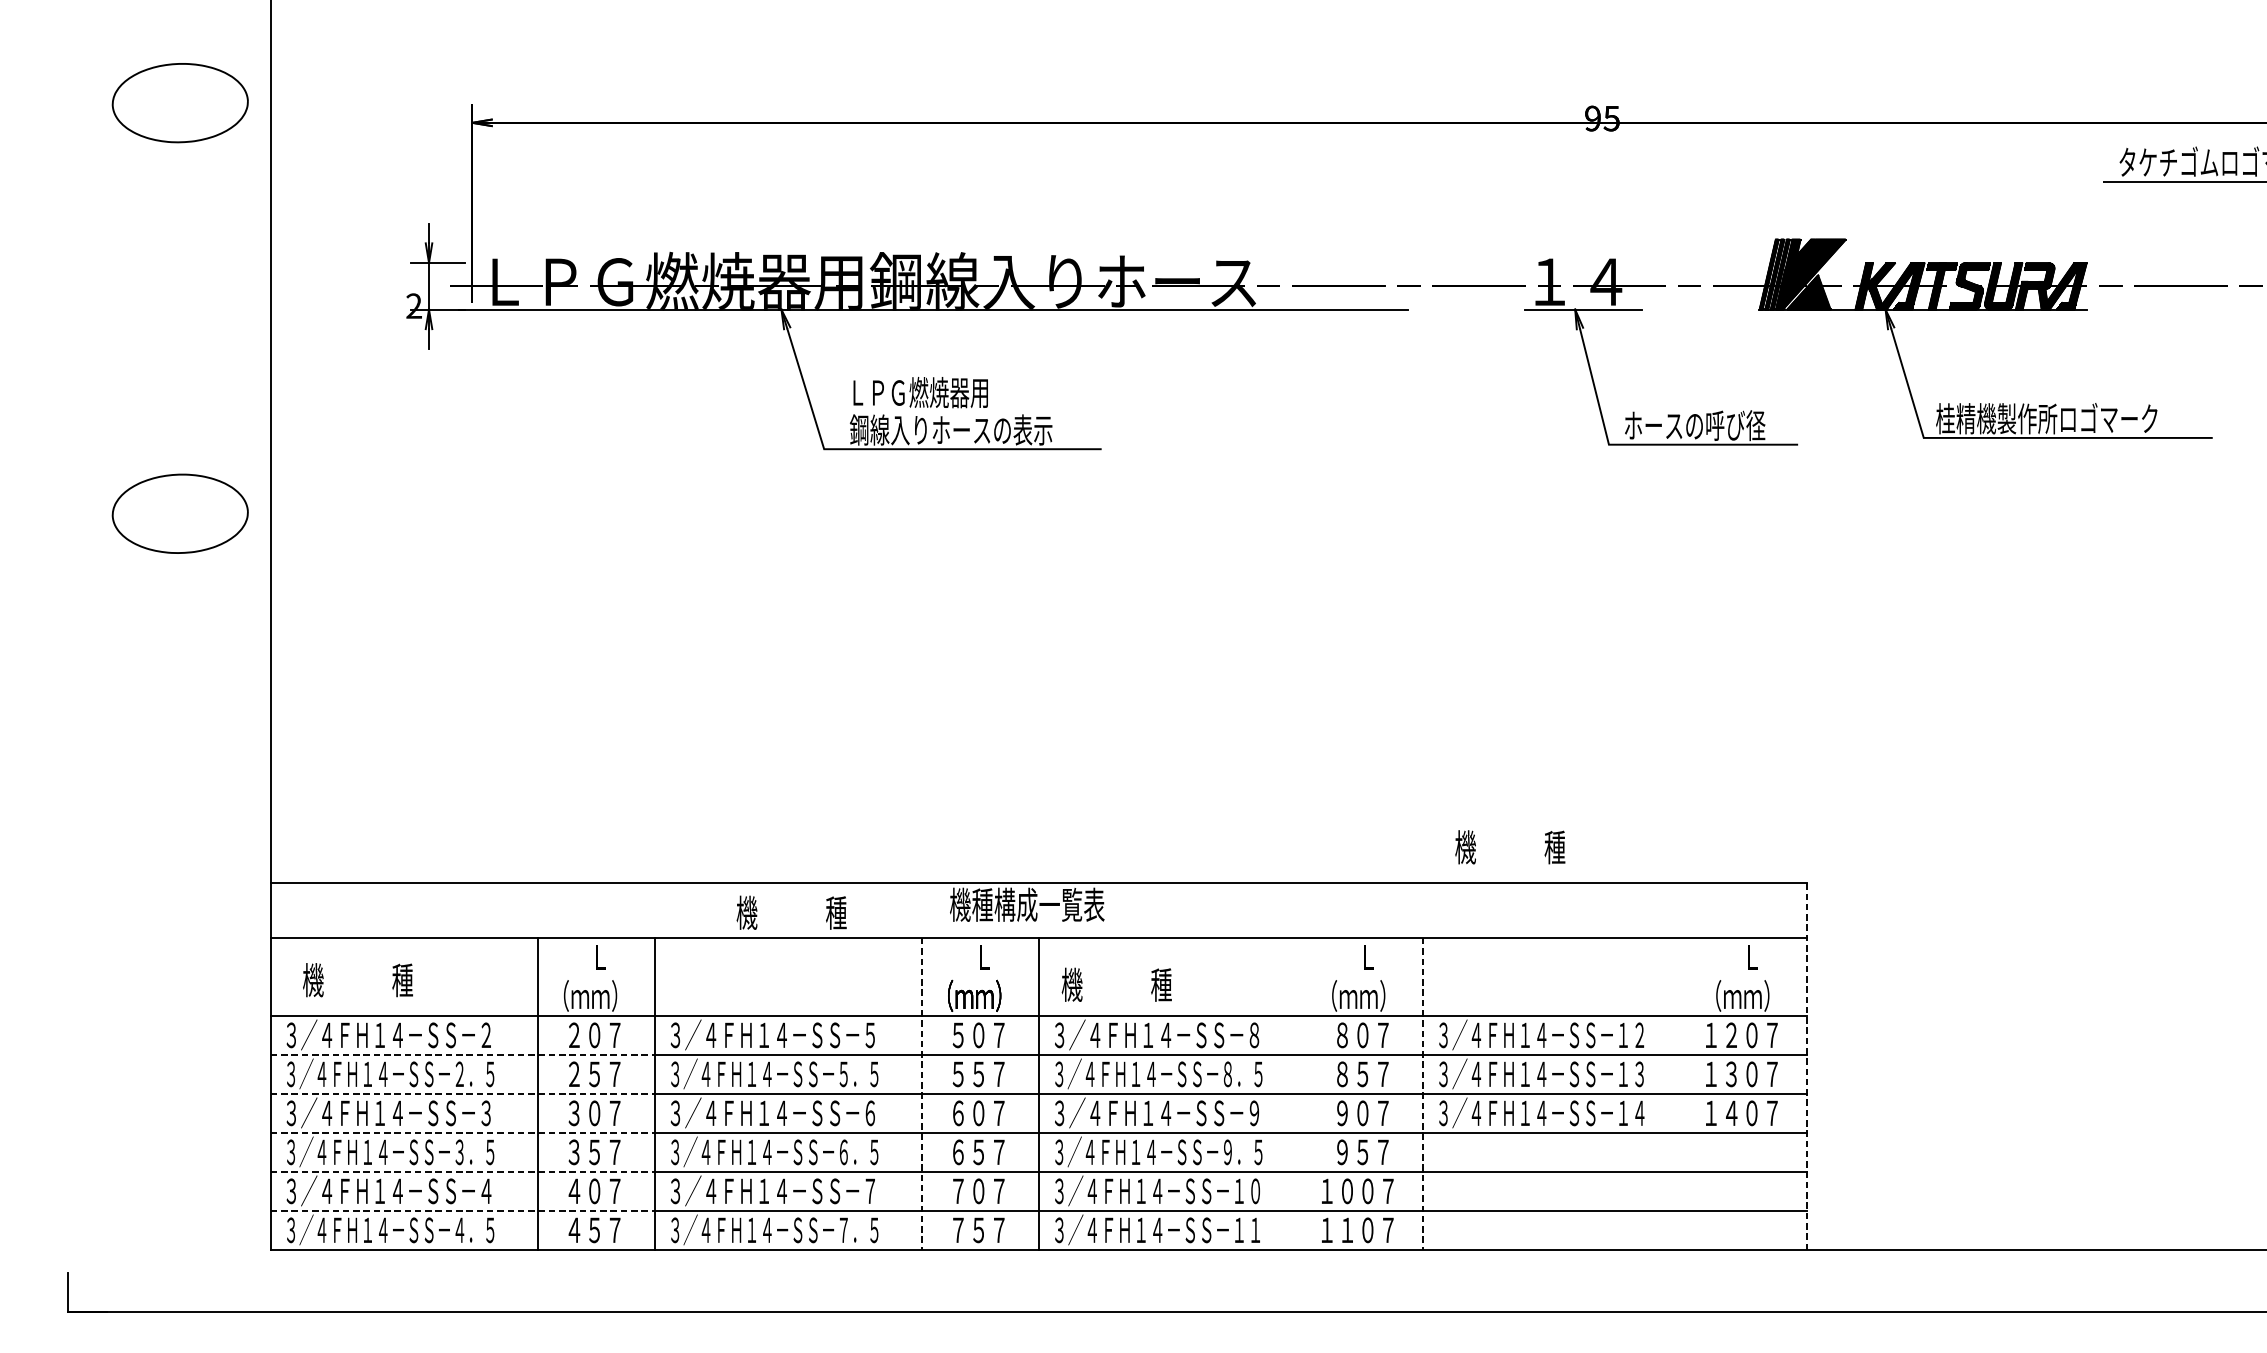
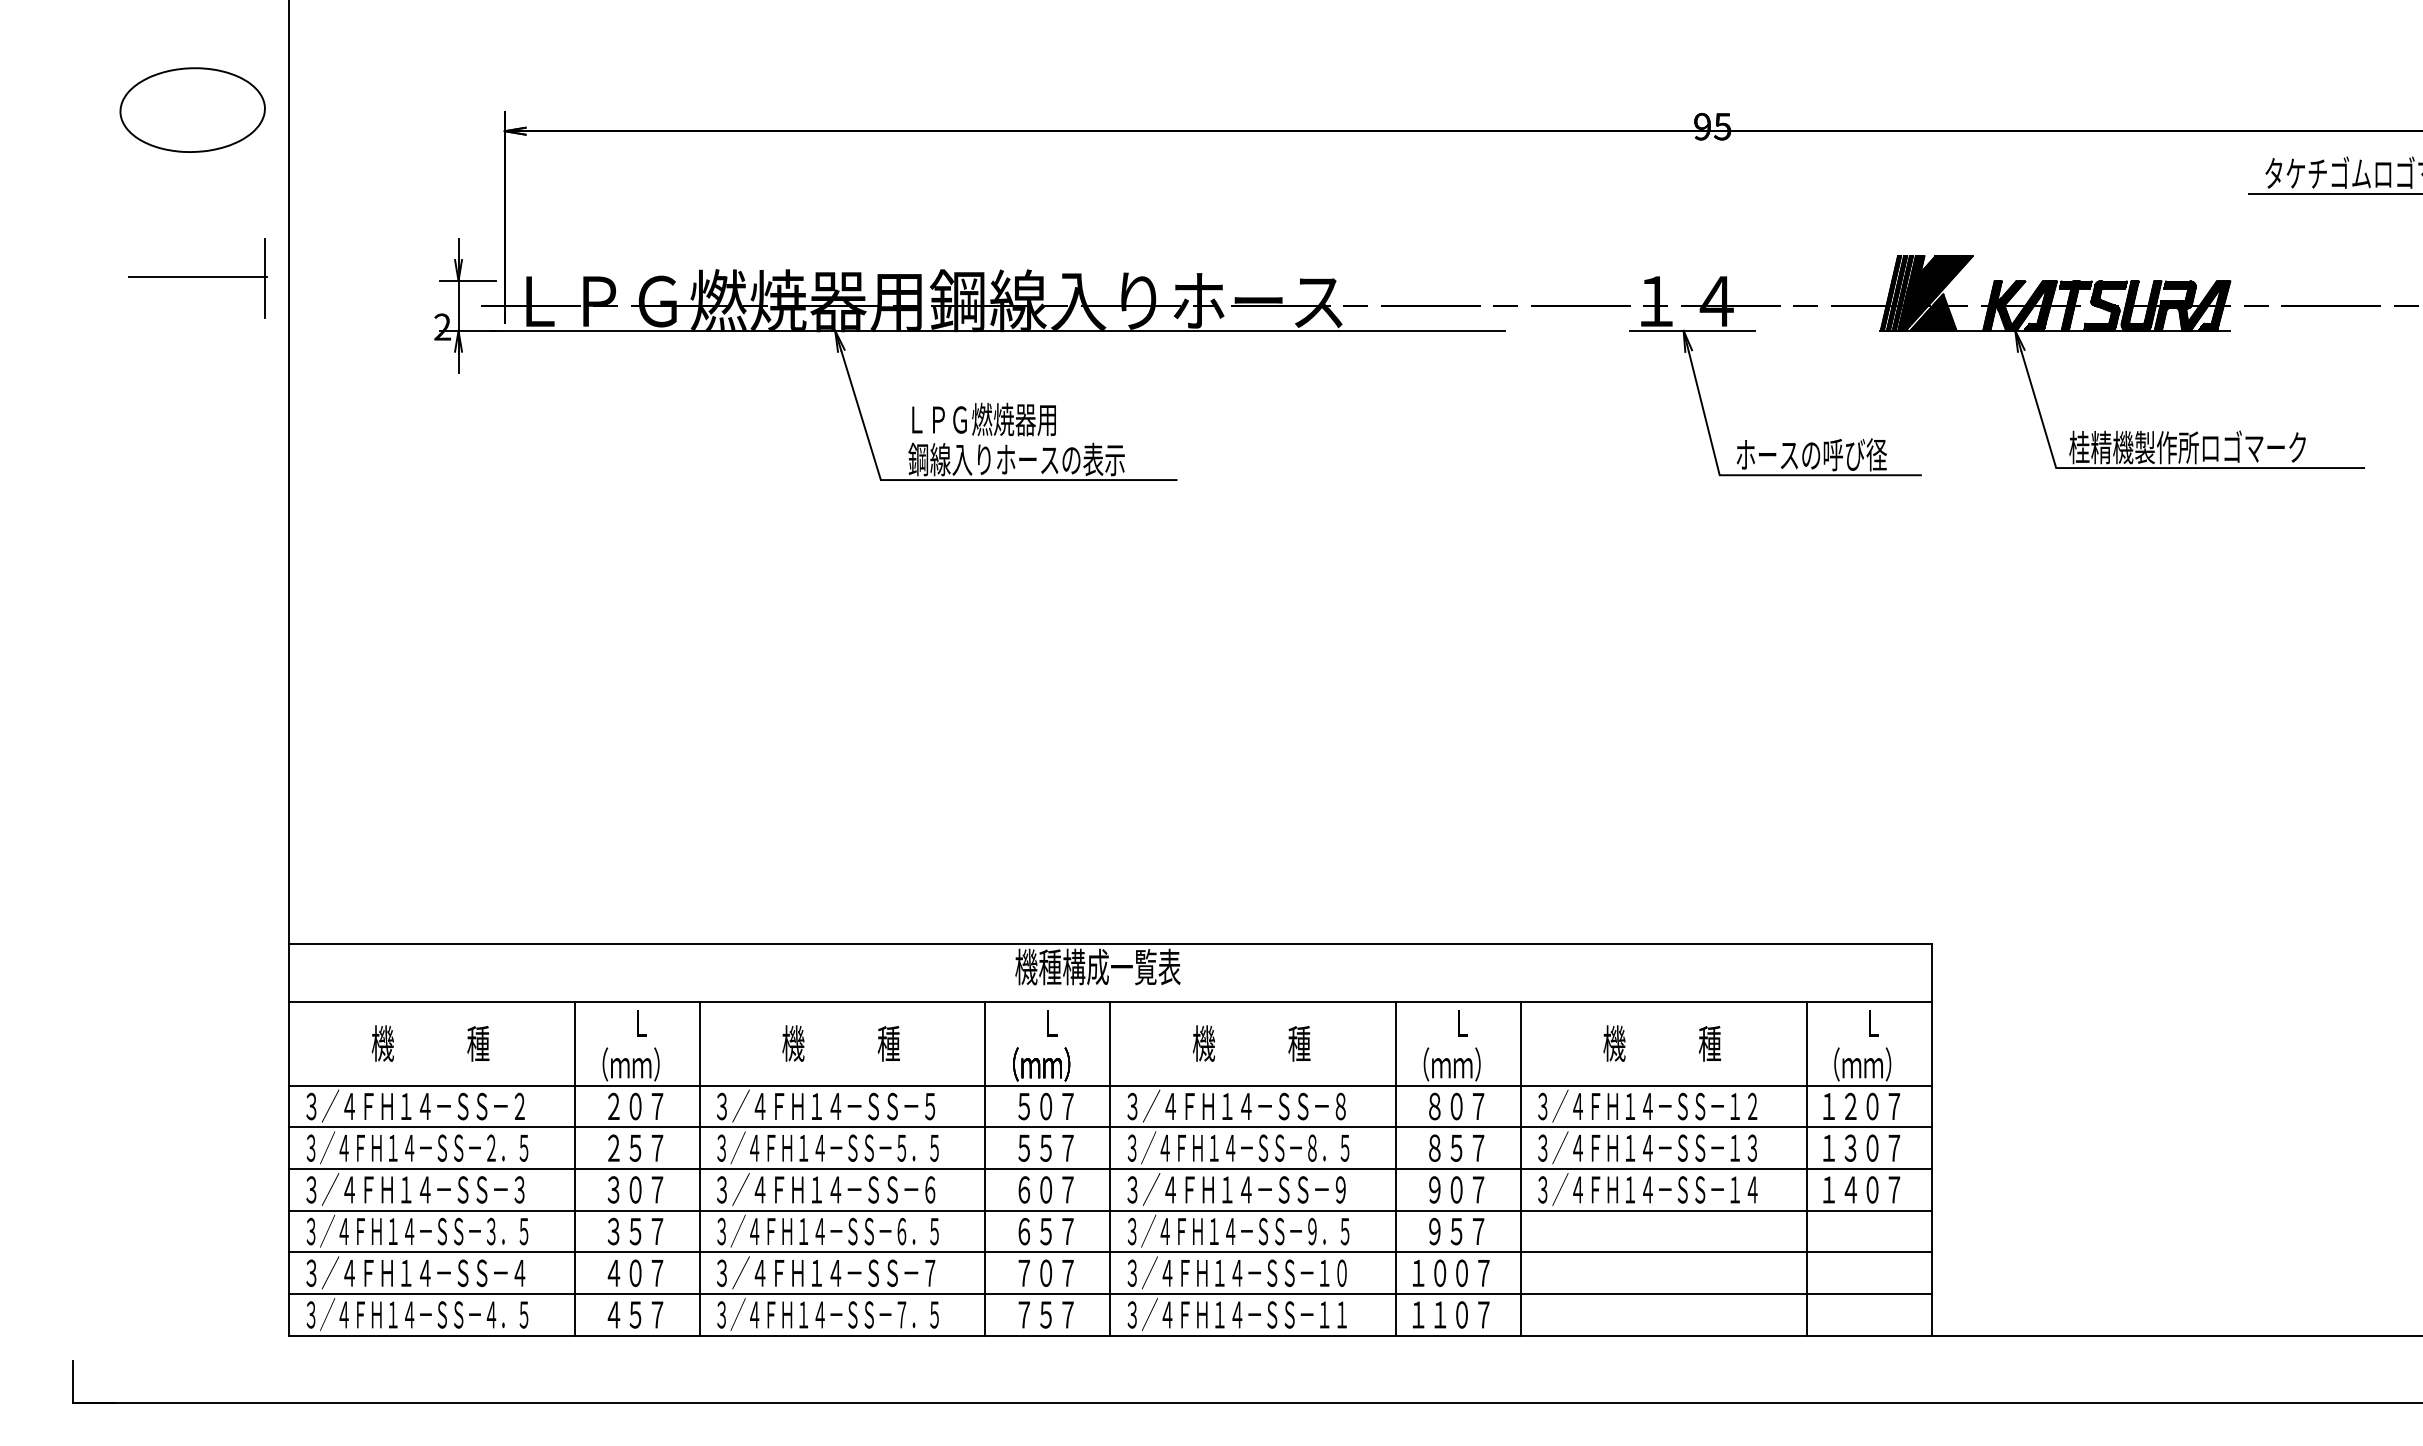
part: (184, 260) -> (197, 278), added
part: (180, 513) -> (192, 548), removed
text: (1509, 847) -> (1661, 1043), moved
text: (791, 912) -> (840, 1043), moved
text: (357, 980) -> (430, 1043), moved
text: (1116, 984) -> (1251, 1043), moved
line: (463, 1054) -> (495, 1127), dashed -> solid
line: (1807, 1066) -> (1931, 1139), dashed -> solid
line: (1305, 1093) -> (1395, 1168), added
line: (1690, 1093) -> (1806, 1168), added
line: (463, 1094) -> (495, 1169), dashed -> solid
line: (922, 1094) -> (985, 1169), dashed -> solid
line: (1423, 1094) -> (1521, 1169), dashed -> solid
line: (463, 1132) -> (495, 1210), dashed -> solid
line: (463, 1171) -> (495, 1252), dashed -> solid
line: (463, 1211) -> (495, 1294), dashed -> solid

